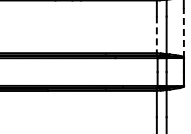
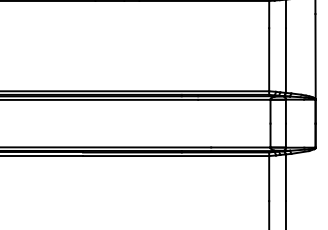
line: (183, 33) -> (314, 57), dashed -> solid
line: (156, 35) -> (268, 60), dashed -> solid

